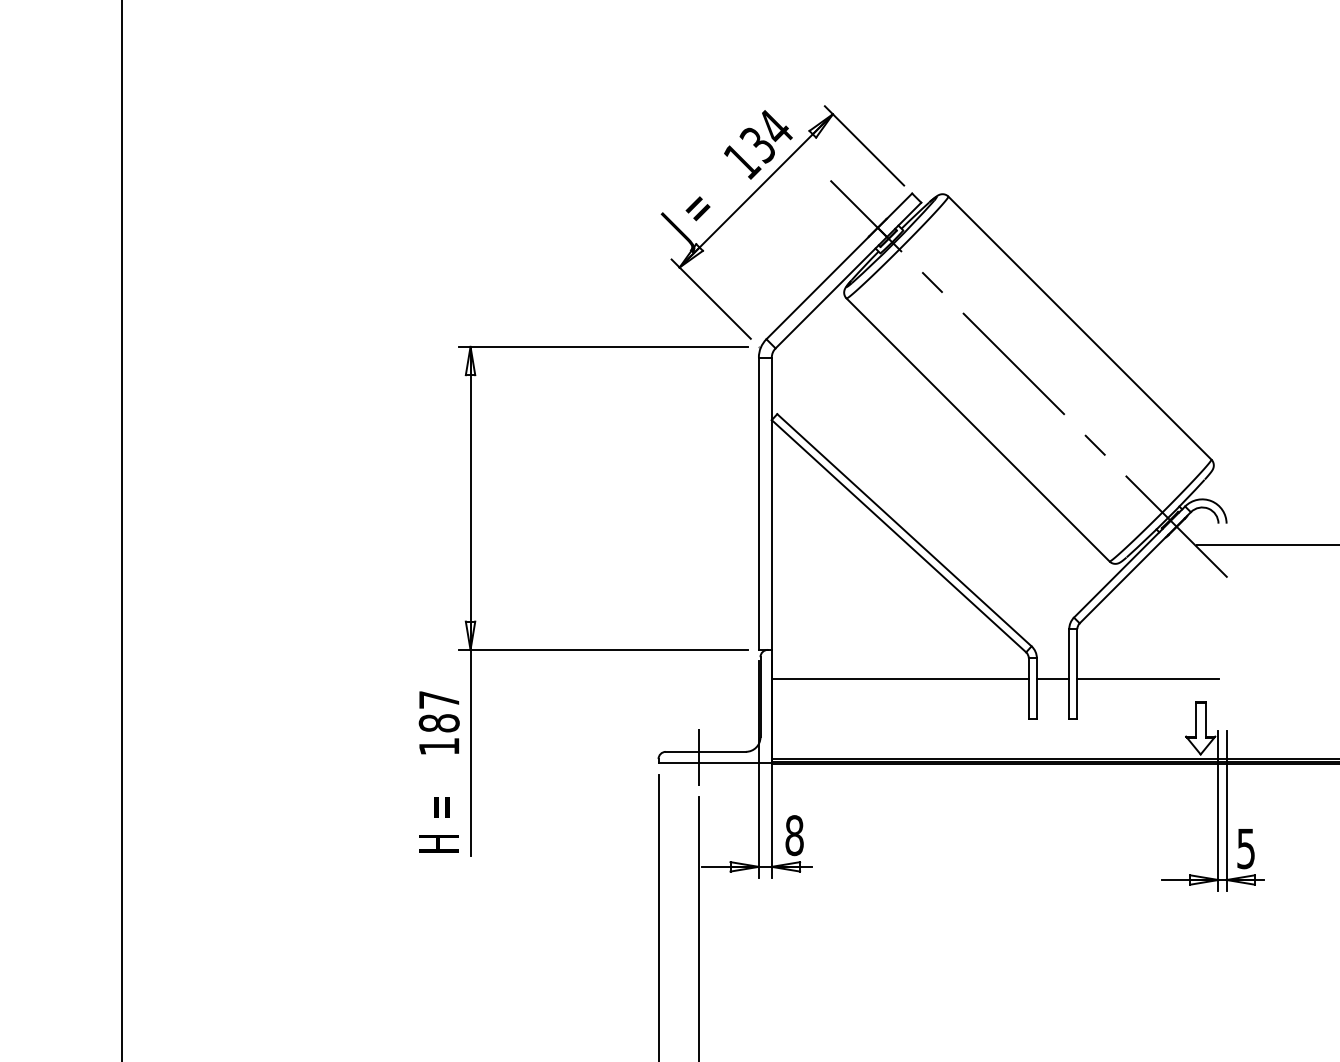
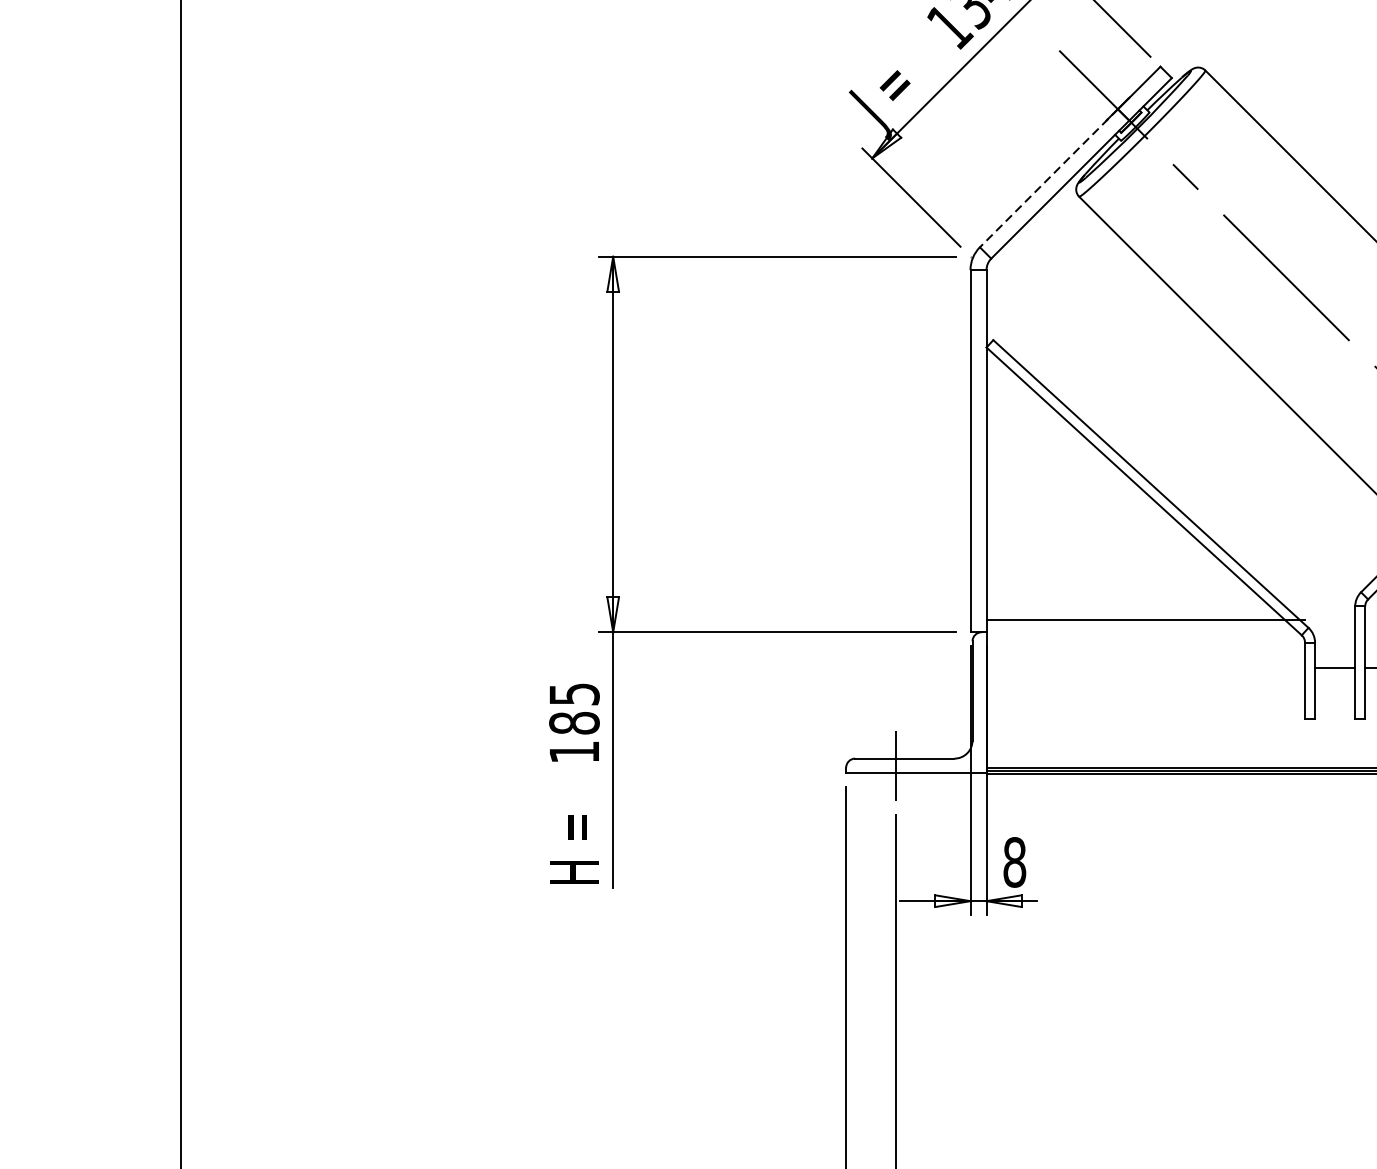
line: (822, 283) -> (1049, 178), solid -> dashed
line: (899, 679) -> (1144, 620), moved
text: (439, 699) -> (574, 693), 187 -> 185

